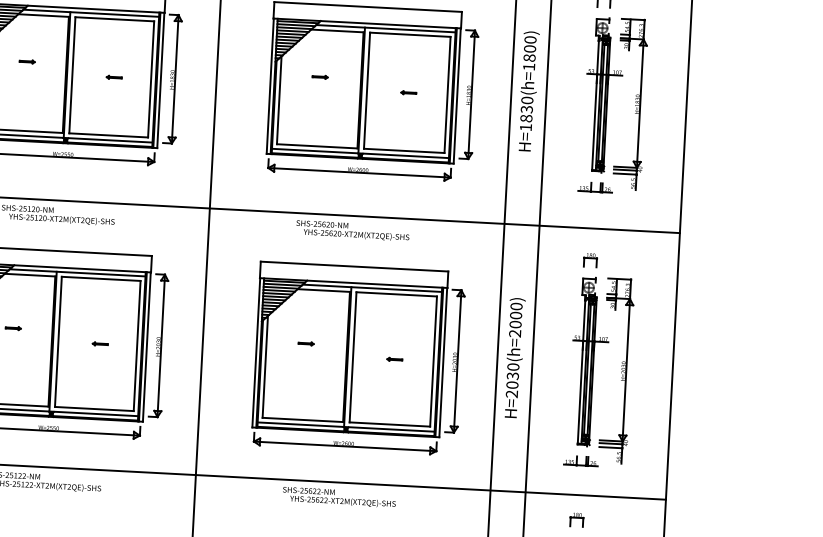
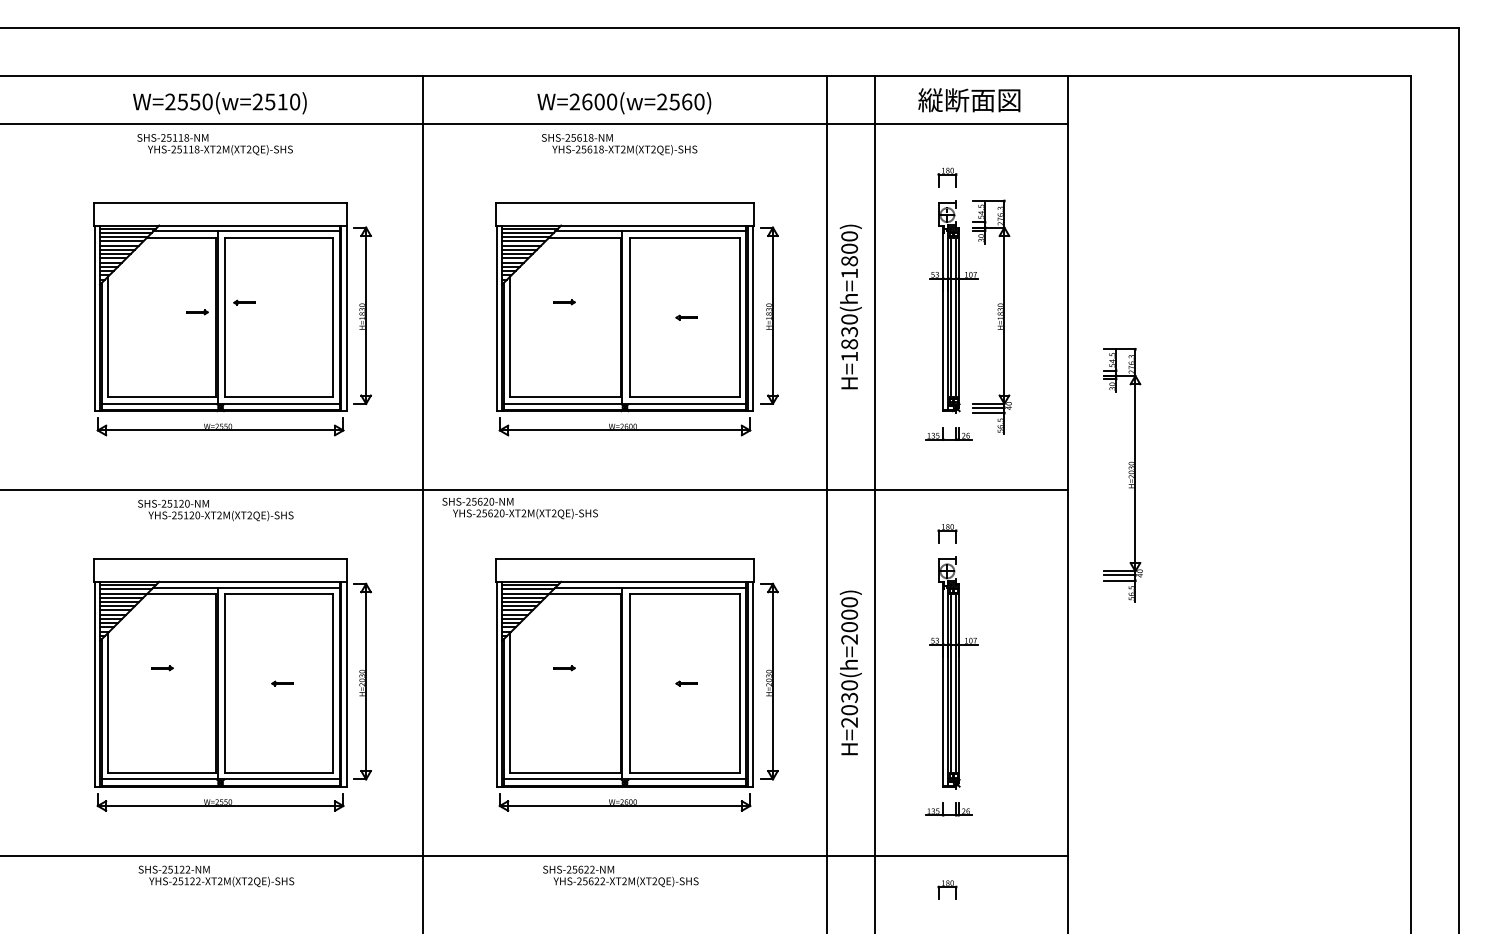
part: (27, 61) -> (197, 312), moved
part: (114, 77) -> (244, 302), moved
text: (352, 230) -> (519, 508), moved
part: (621, 372) -> (1128, 476), moved

